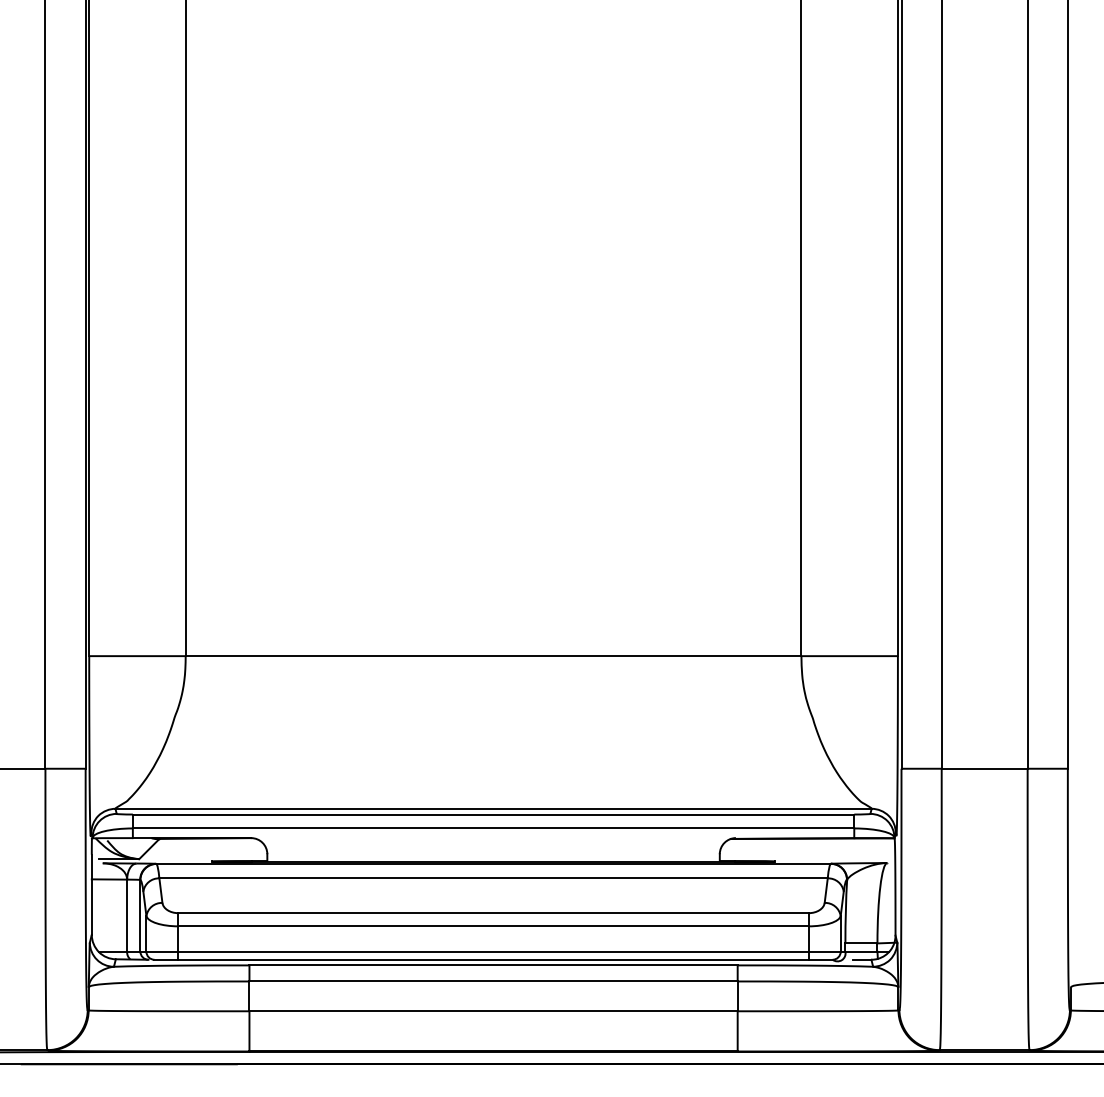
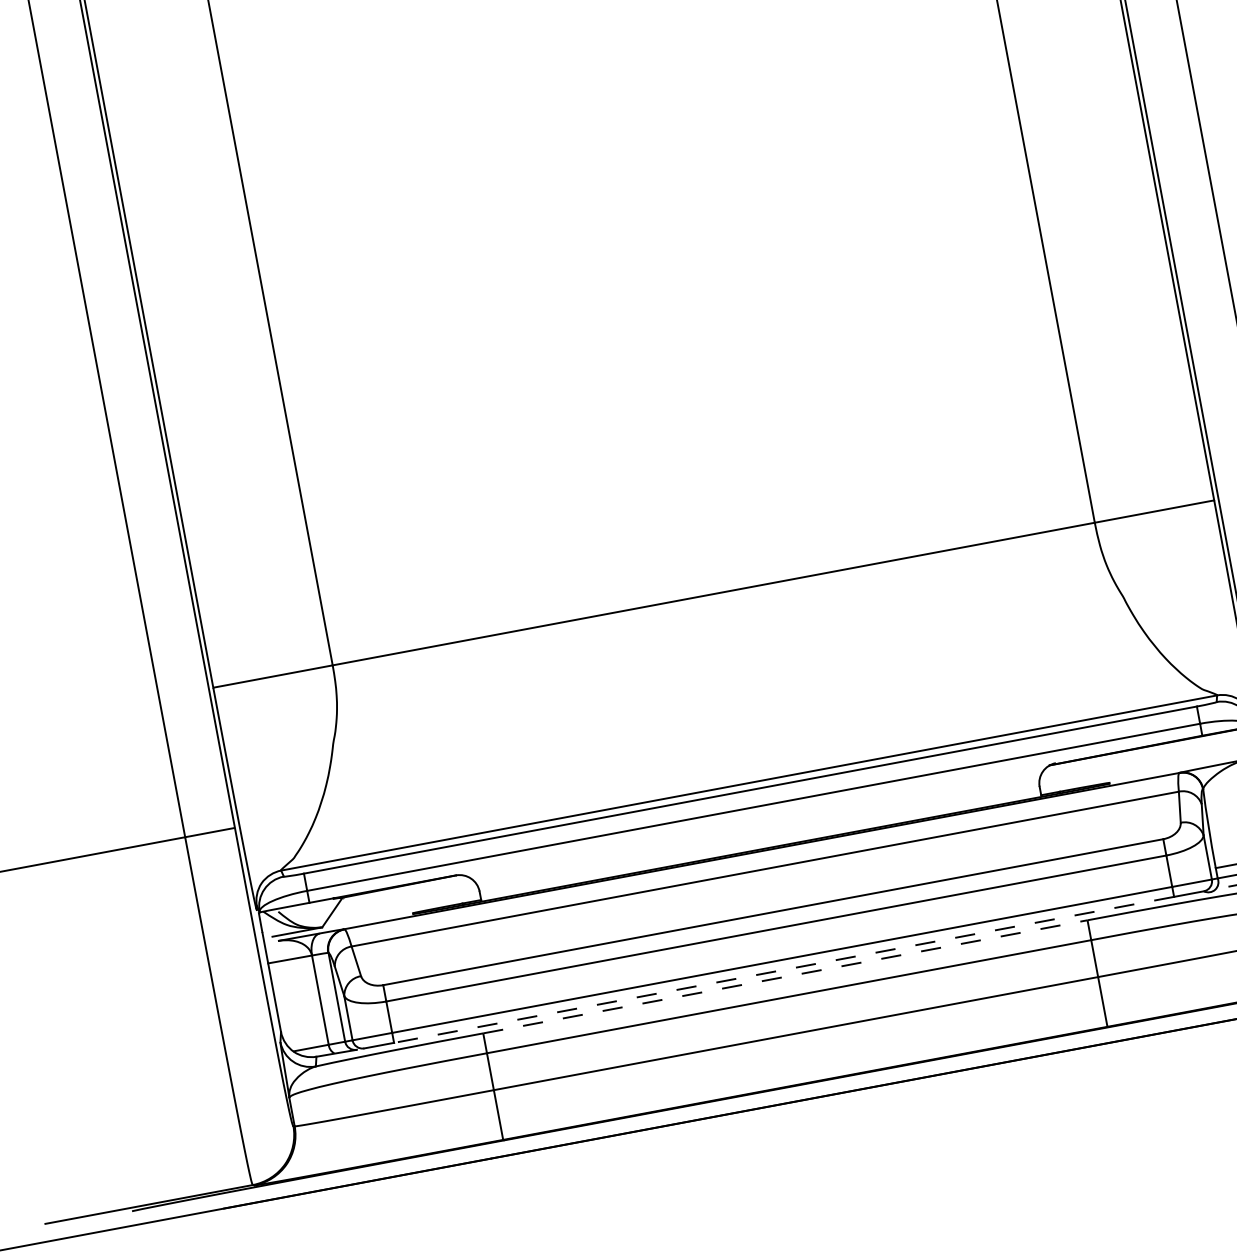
line: (493, 959) -> (783, 969), solid -> dashed
line: (494, 965) -> (786, 976), solid -> dashed

